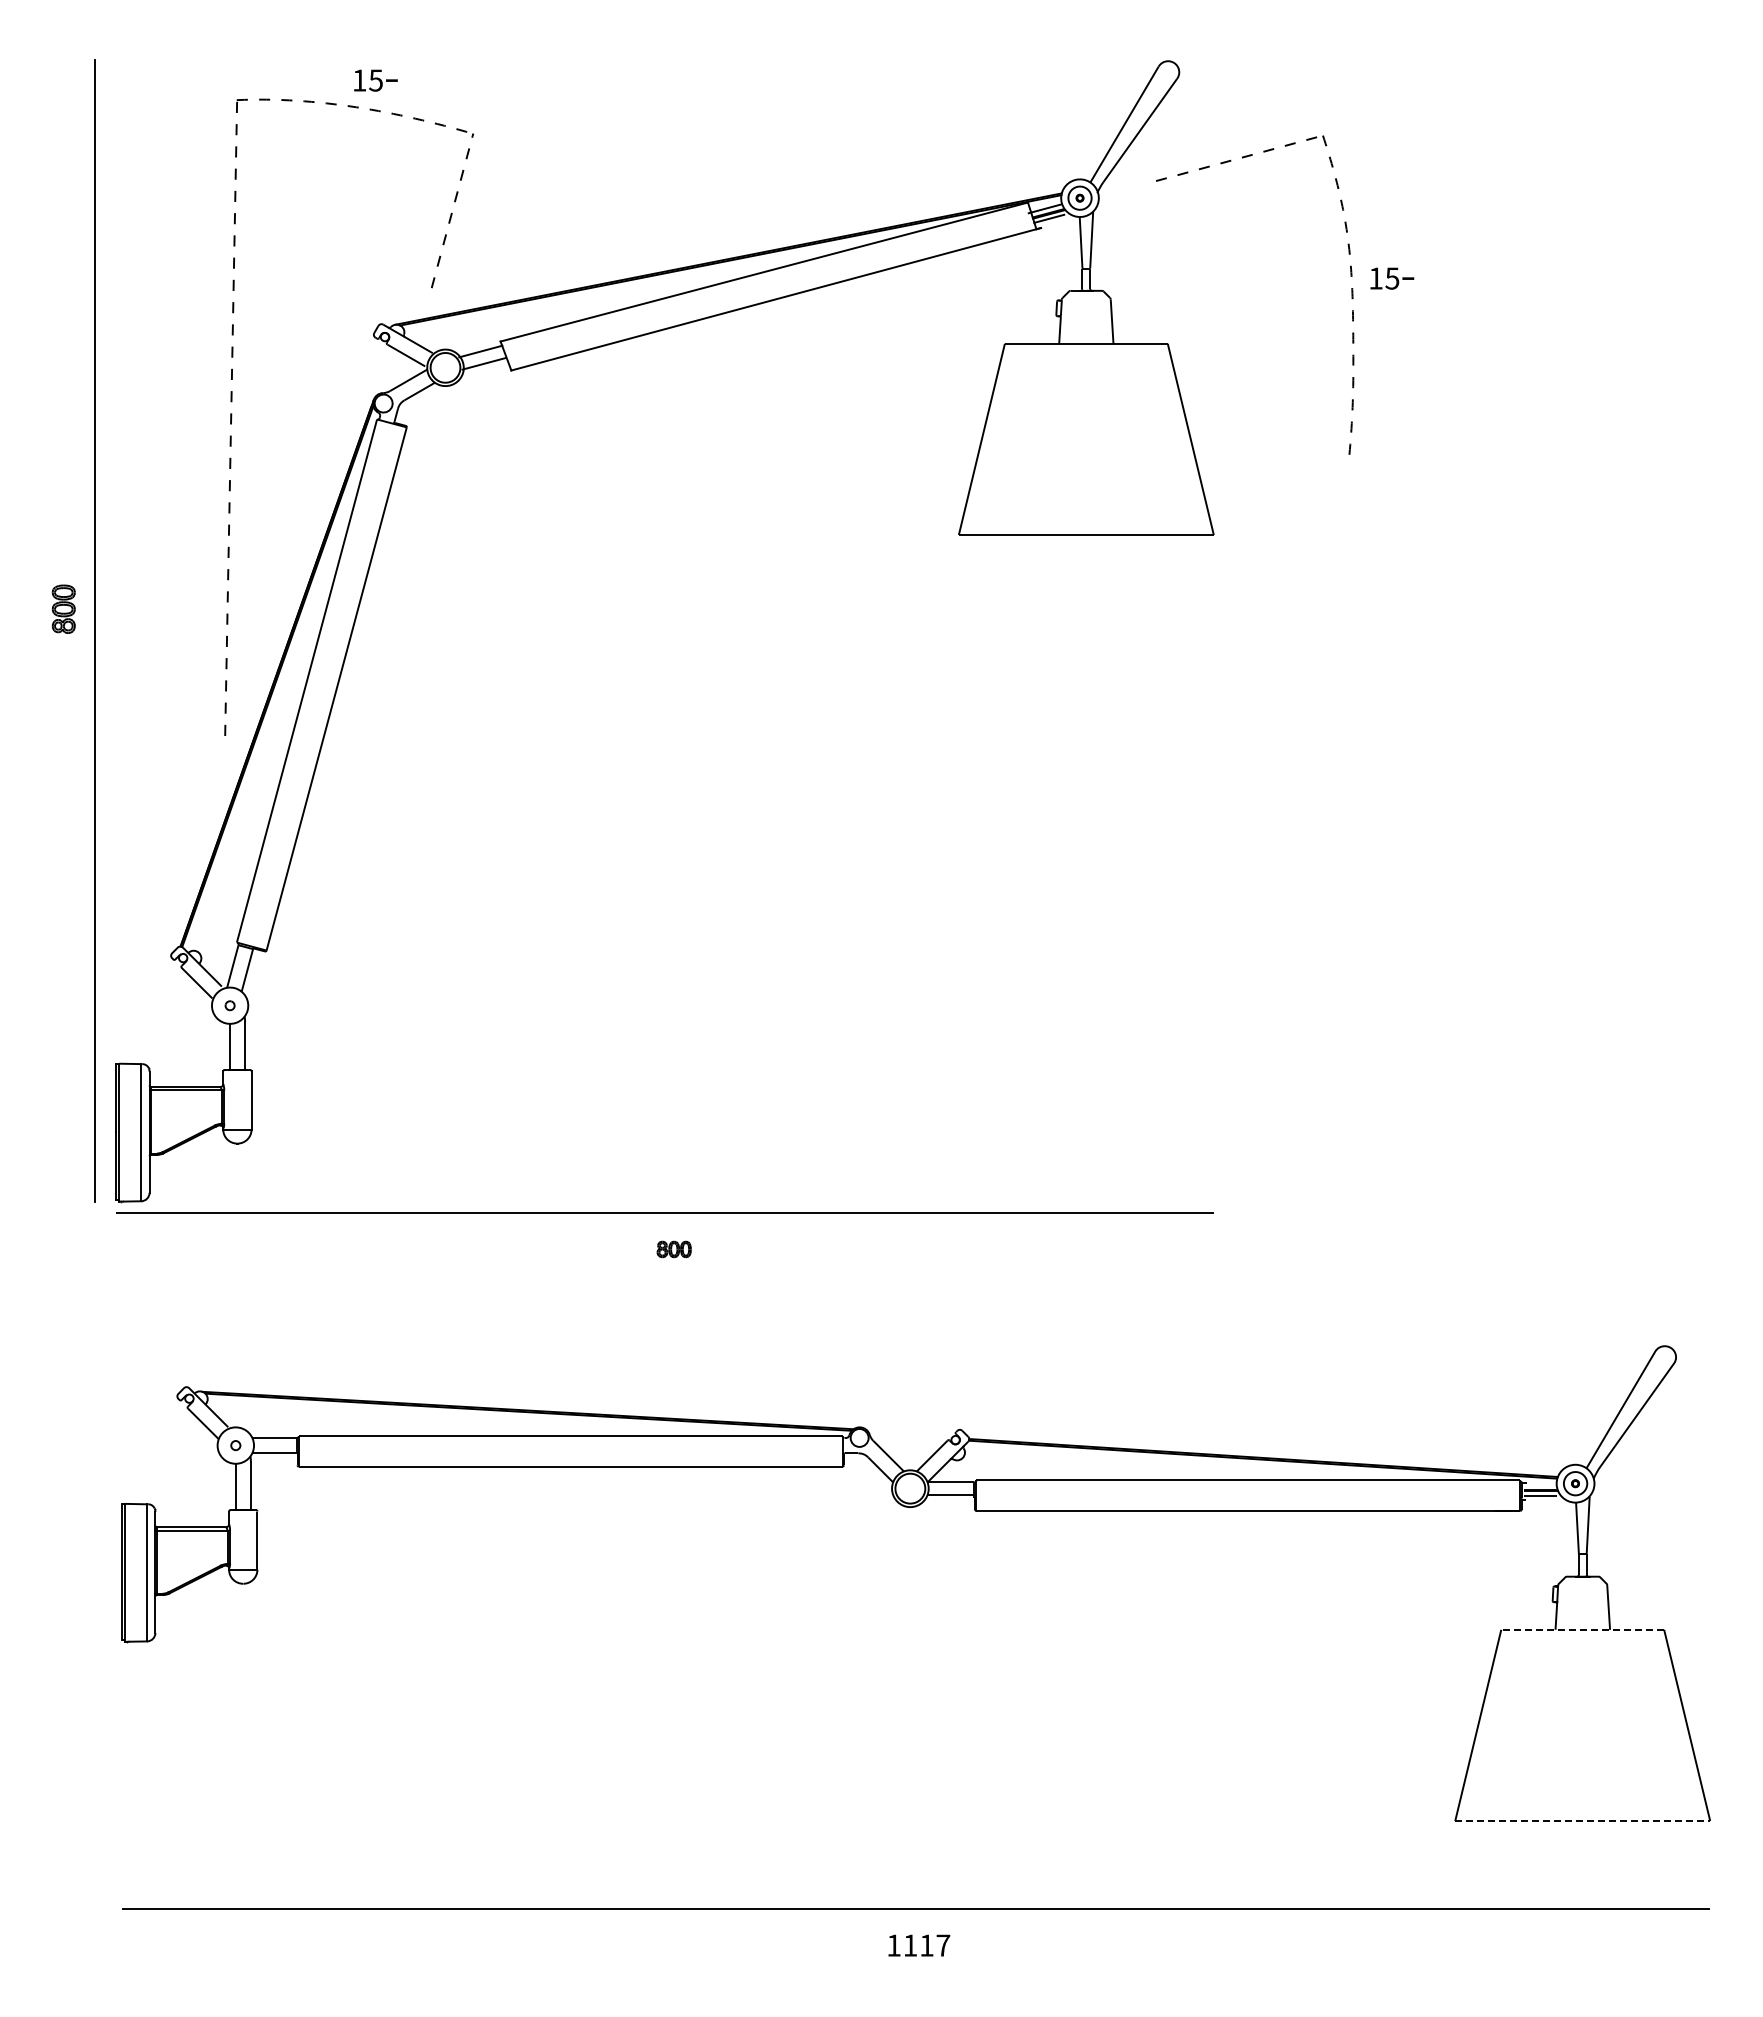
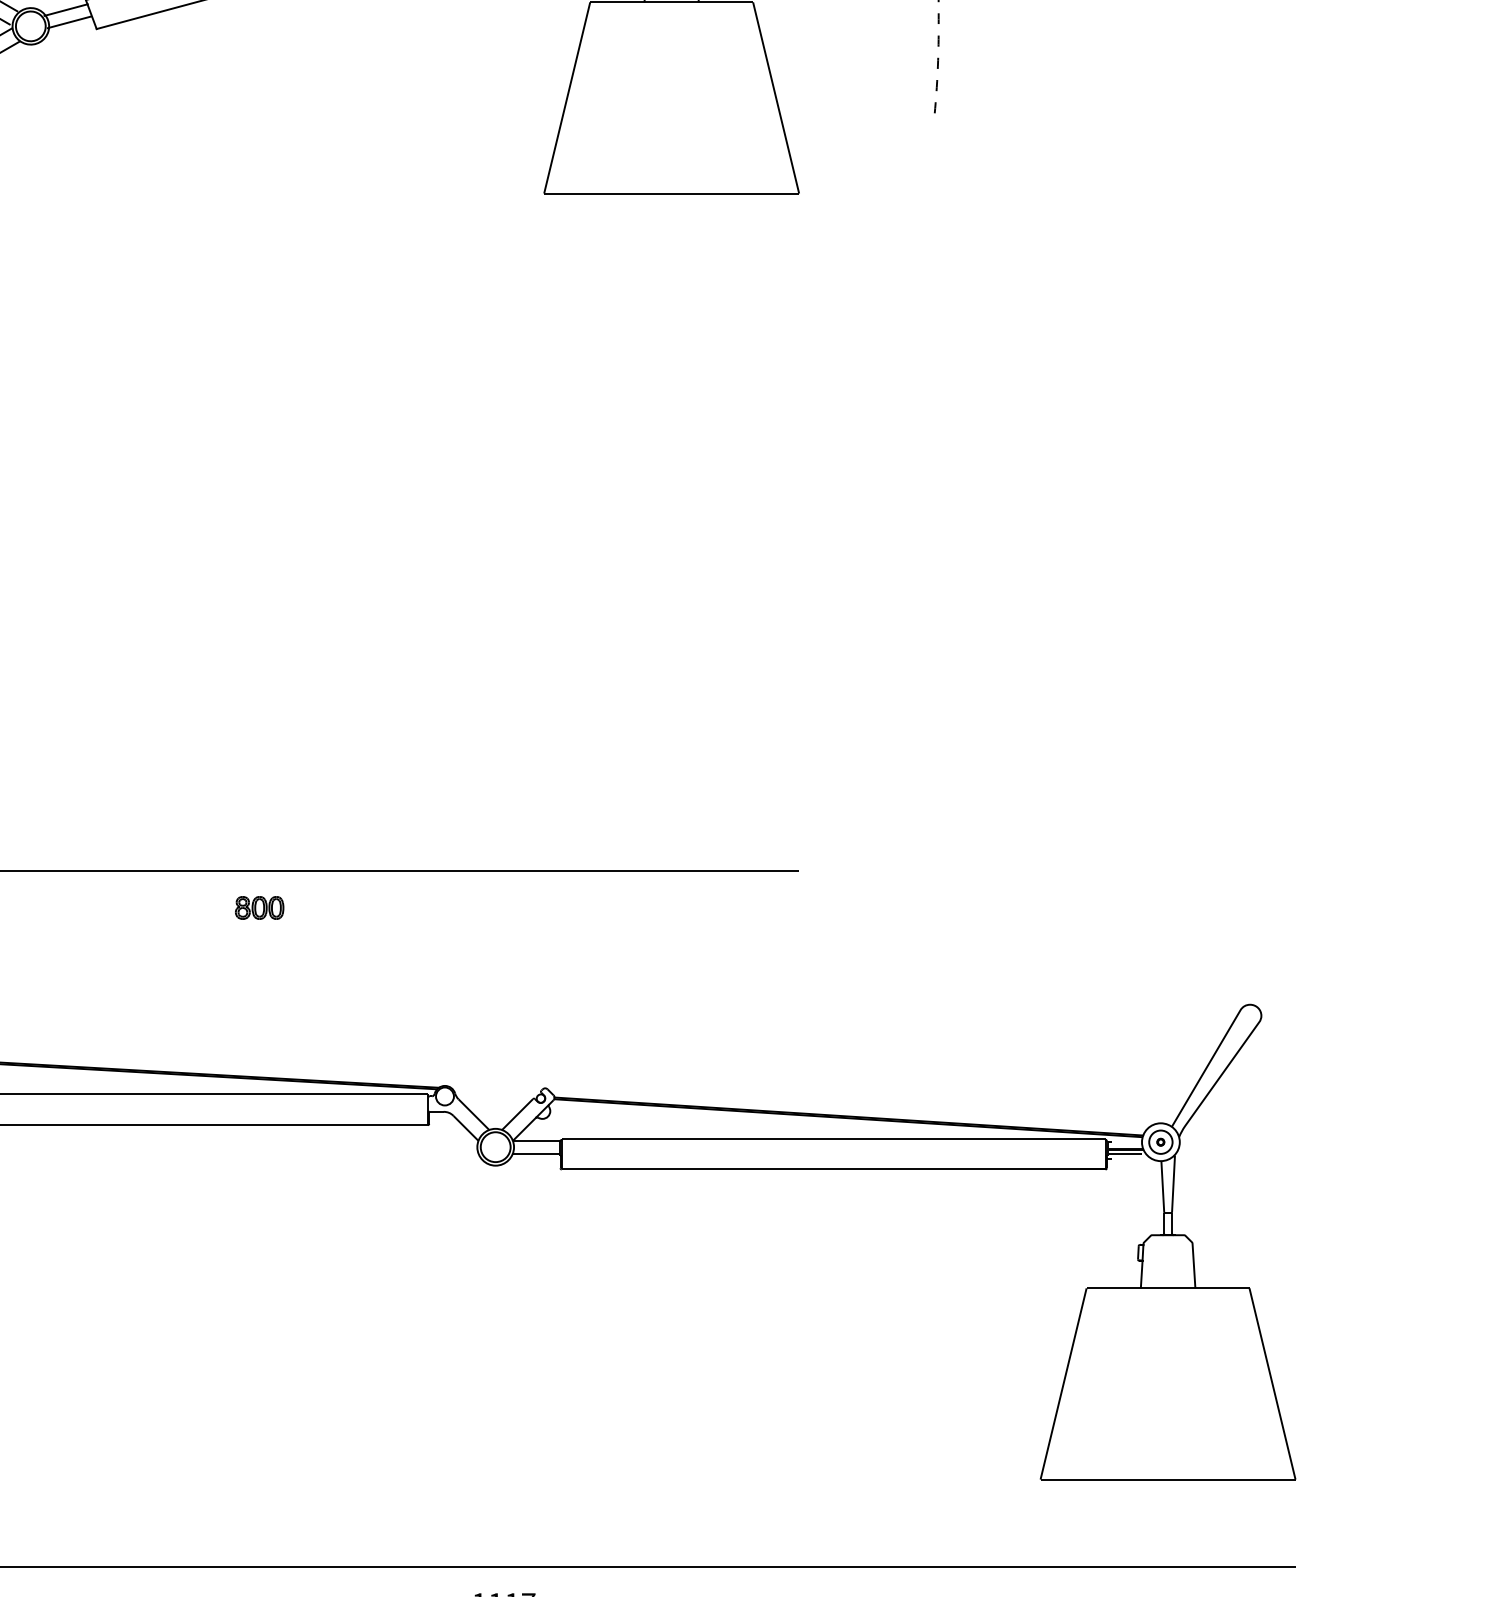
part: (673, 1249) -> (258, 908), size x1.43
line: (1582, 1629) -> (1167, 1288), dashed -> solid
line: (1583, 1821) -> (1168, 1480), dashed -> solid

